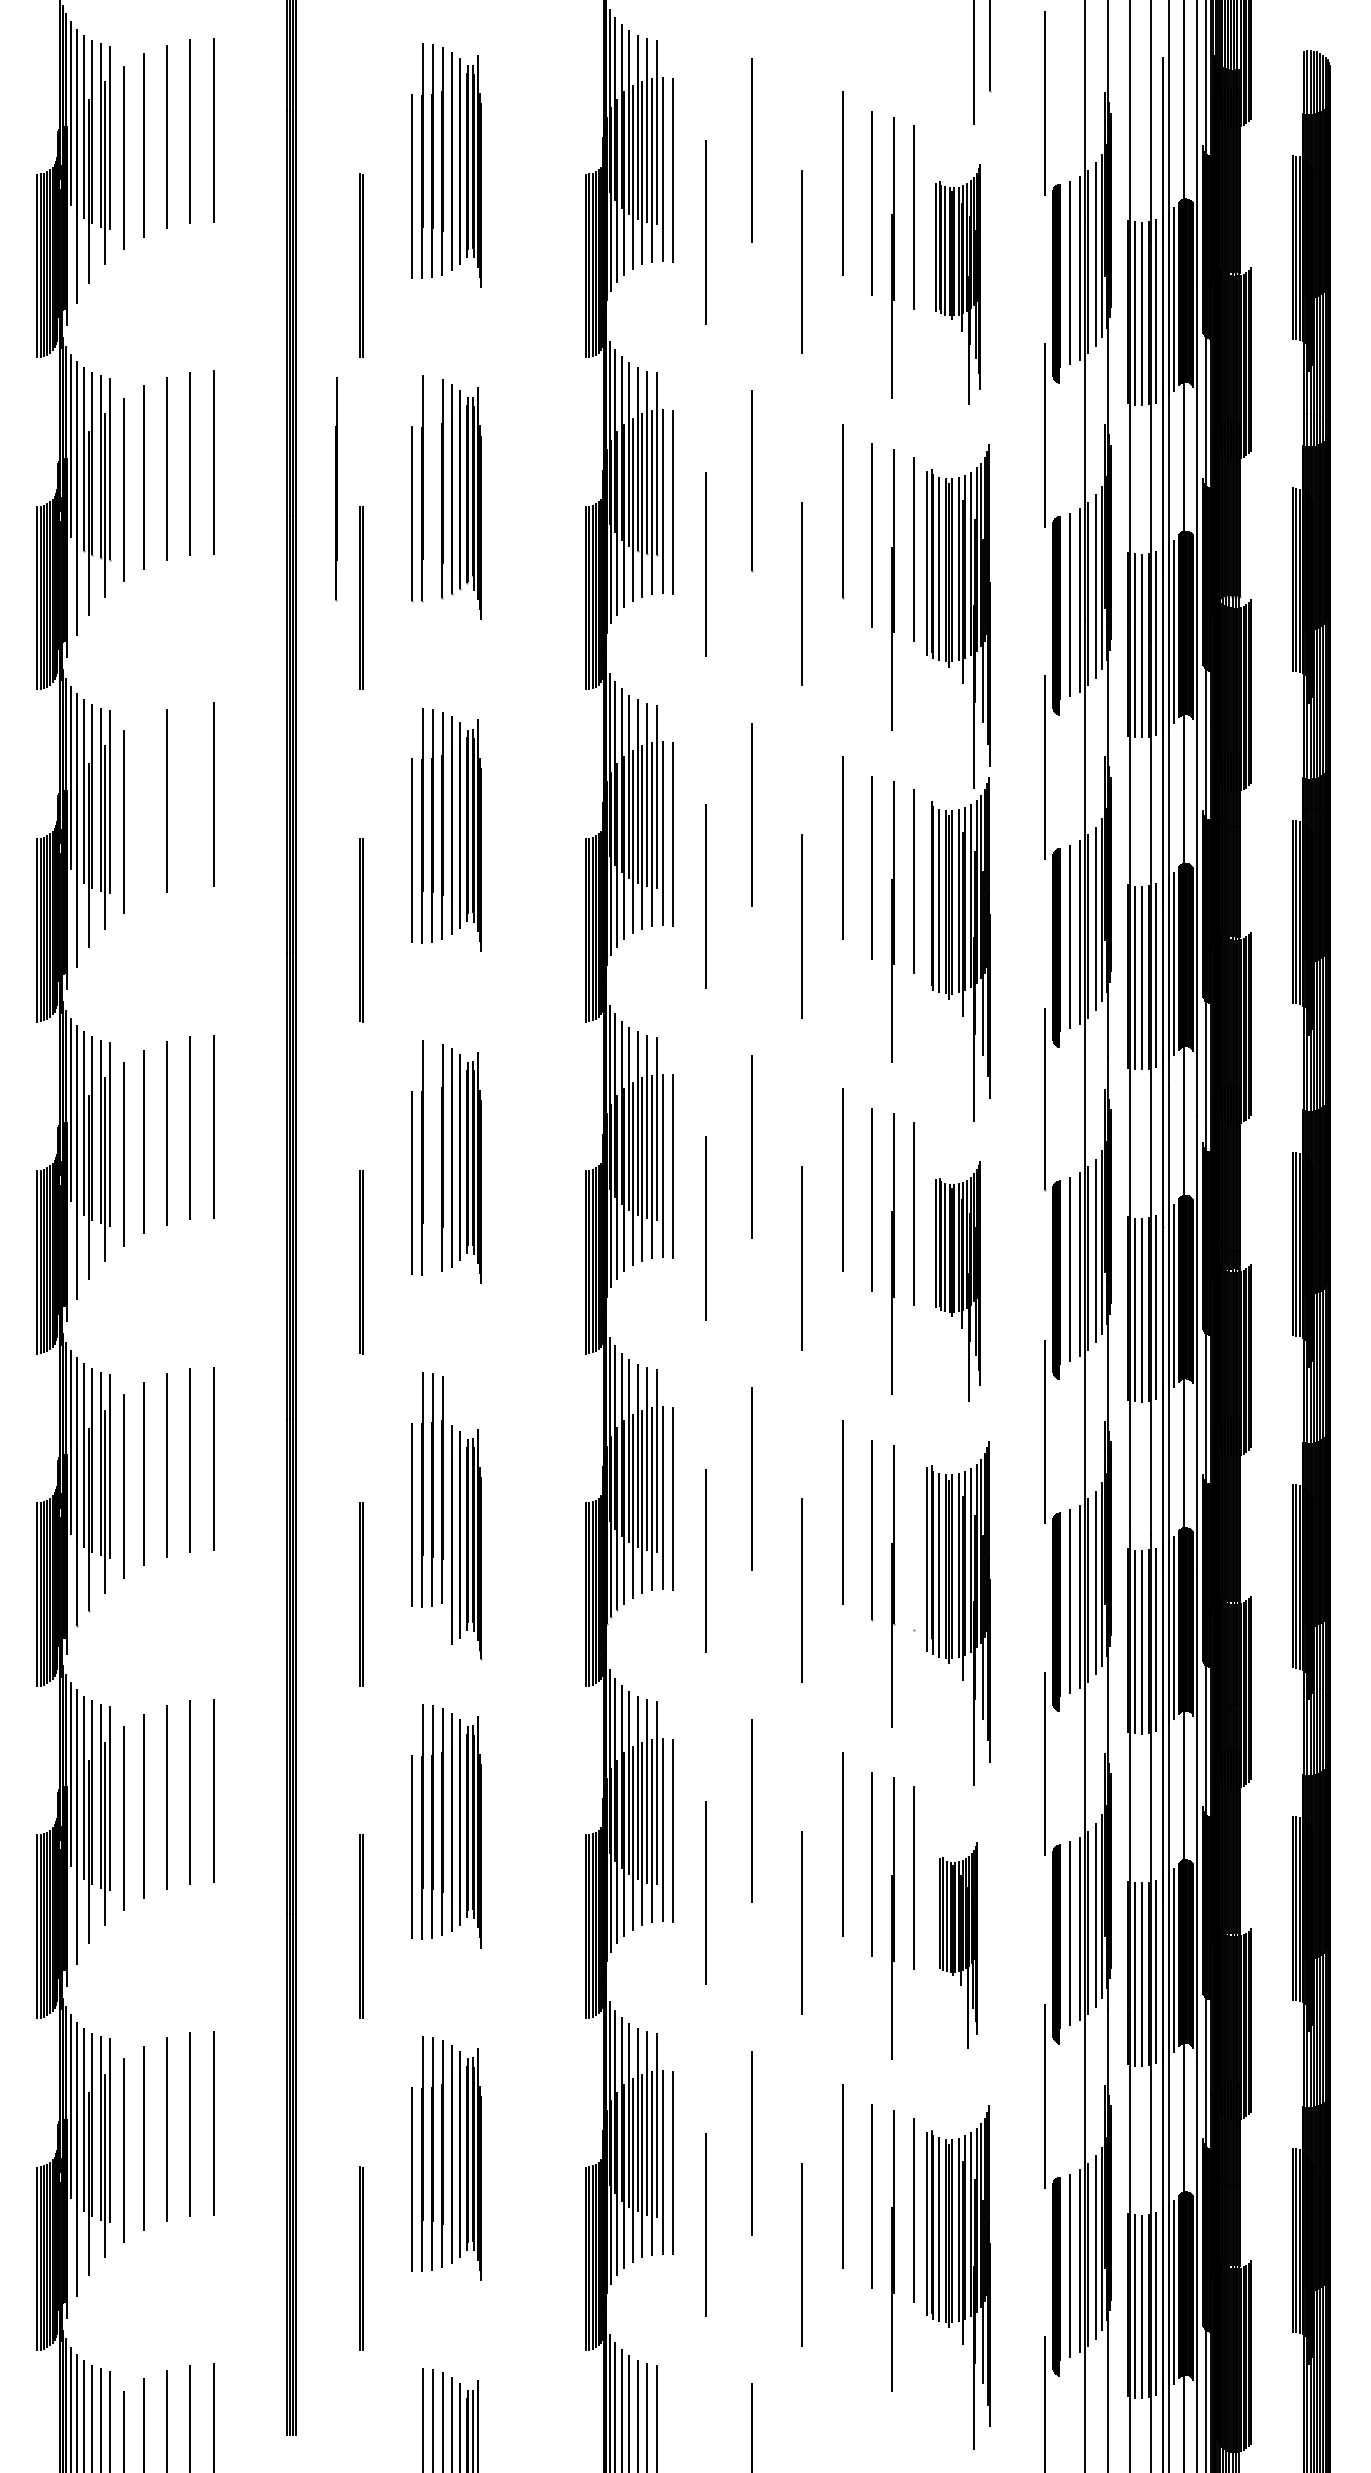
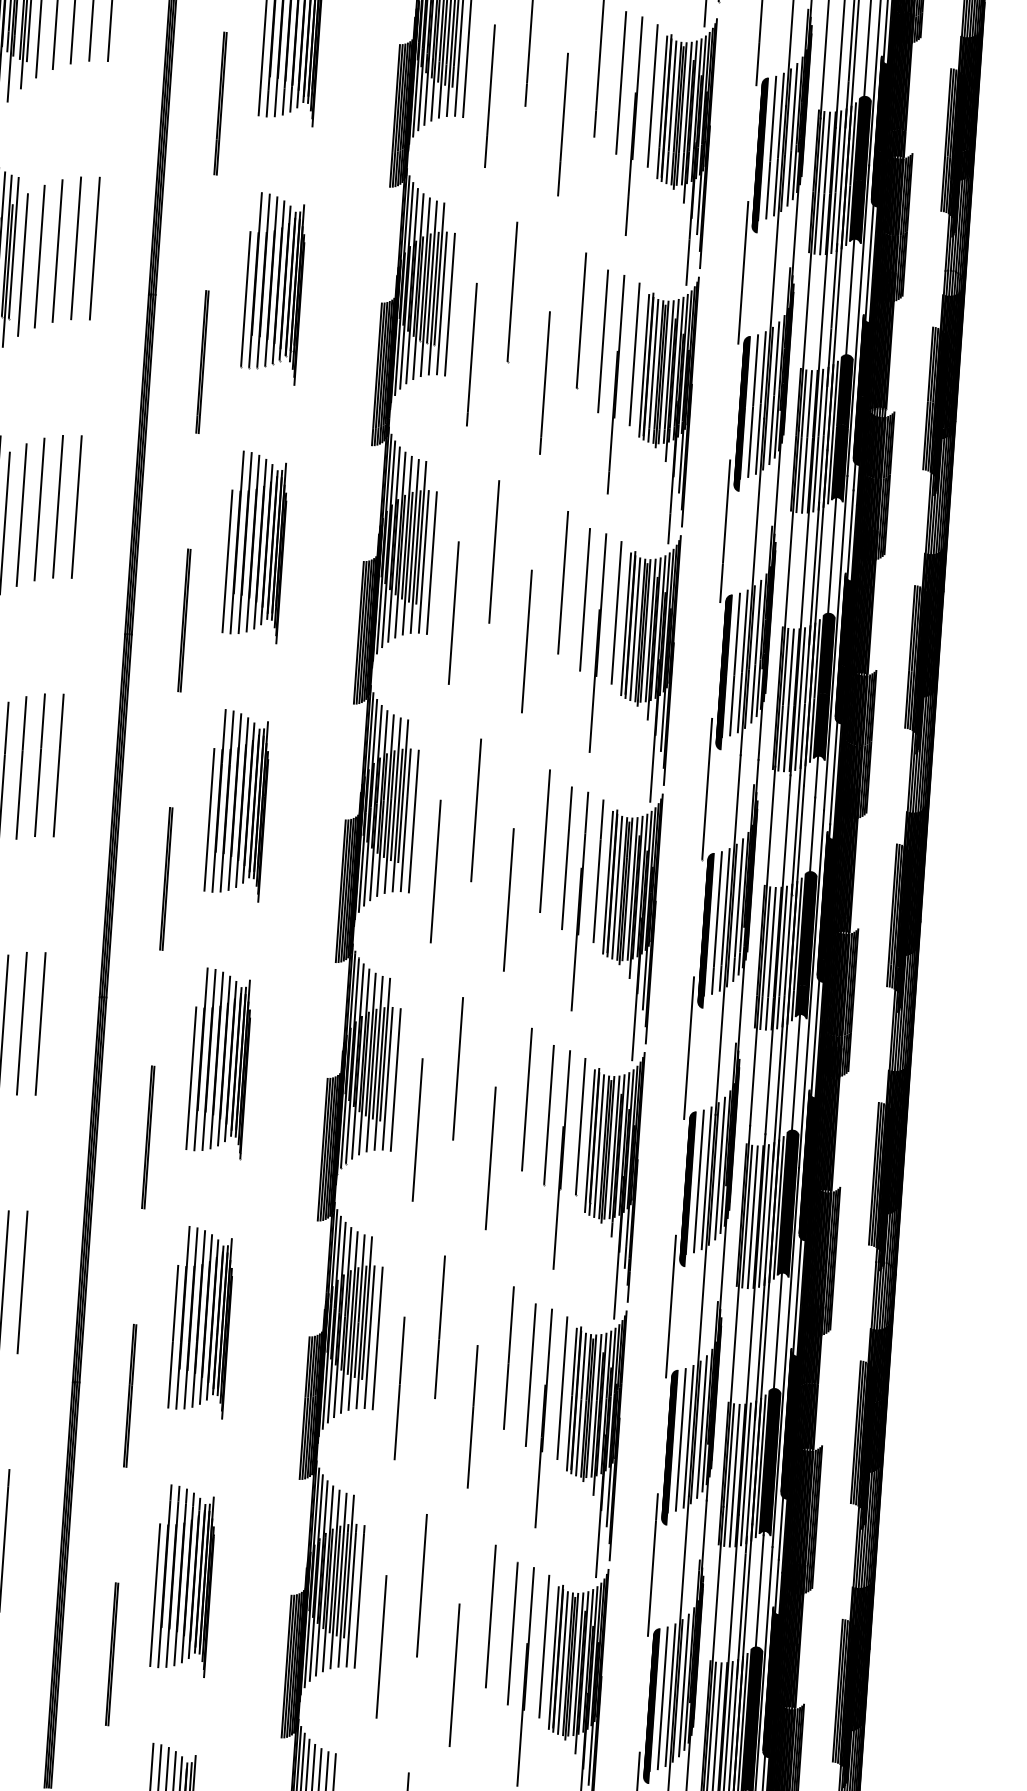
part: (958, 284) -> (683, 150), size x1.43
line: (336, 489) -> (263, 281), moved
line: (189, 795) -> (57, 506), added
line: (144, 809) -> (21, 514), added
line: (926, 895) -> (625, 624), added
line: (432, 1157) -> (227, 801), added
part: (958, 1281) -> (629, 926), size x1.43
line: (913, 1541) -> (580, 1126), added
part: (466, 1542) -> (235, 1067), moved
part: (958, 1945) -> (593, 1443), size x1.67

